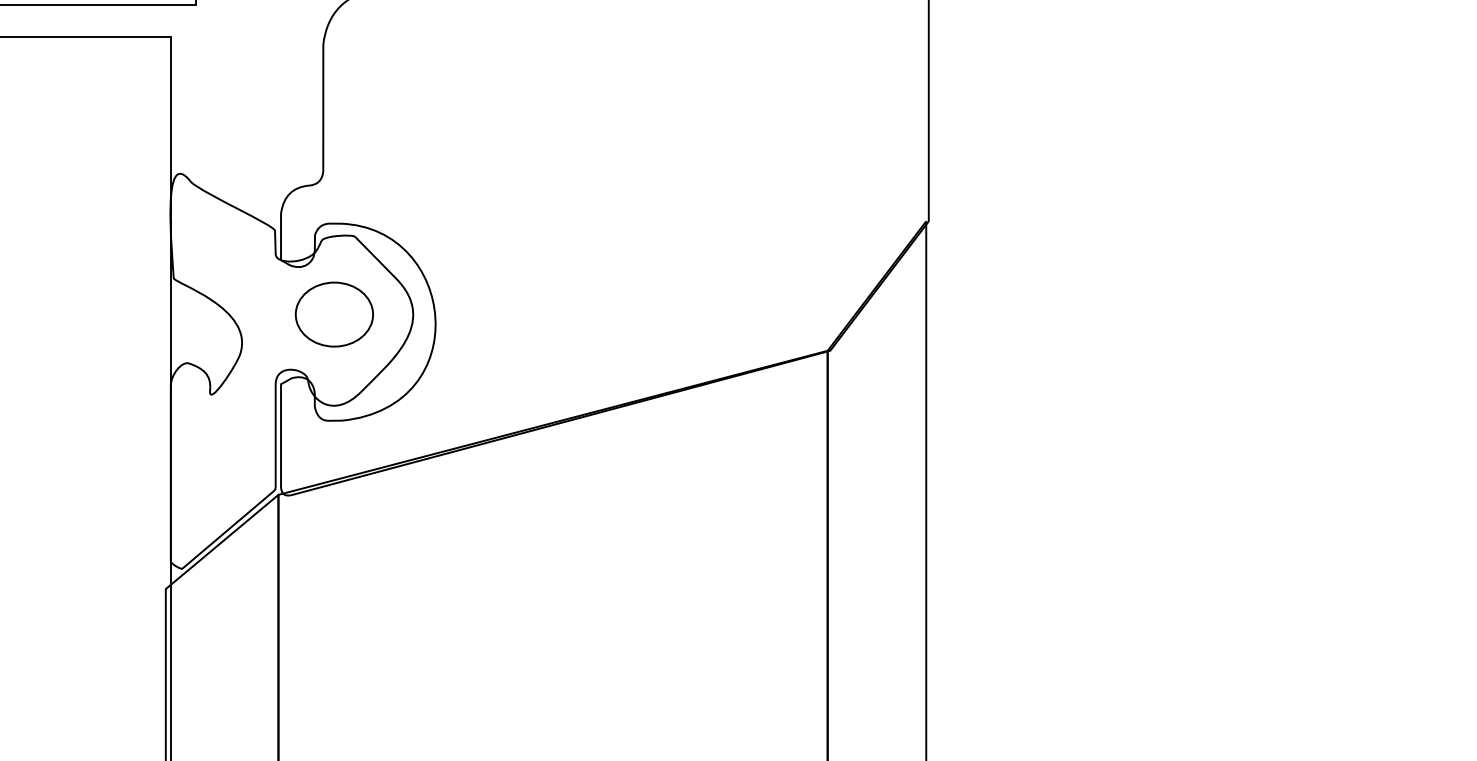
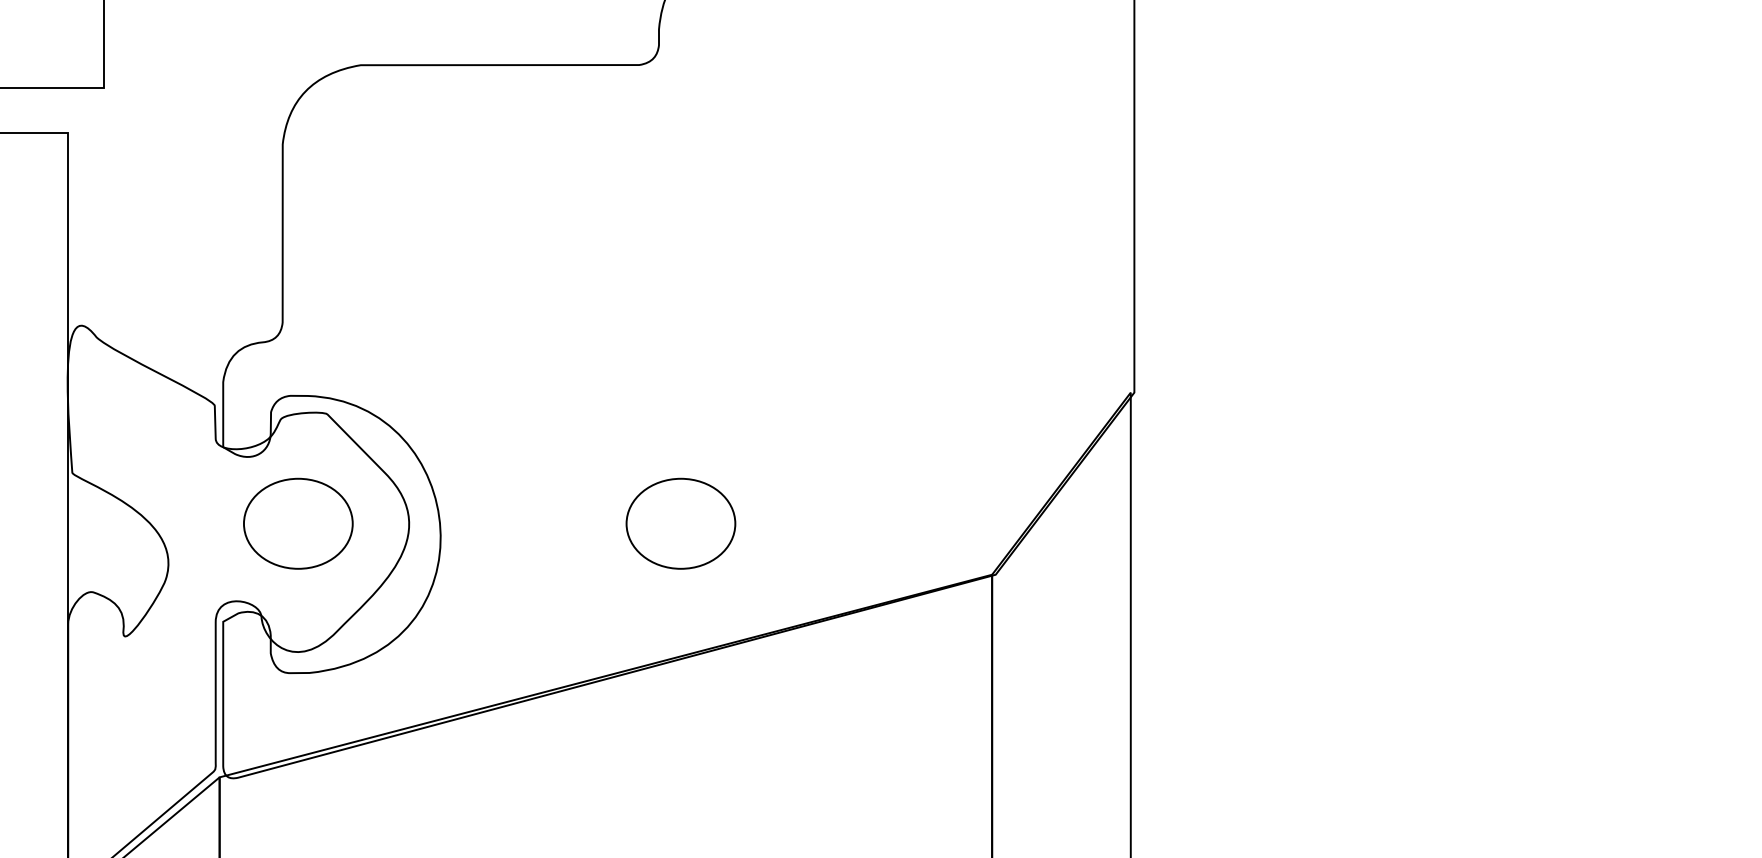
part: (605, 314) -> (679, 523), added

